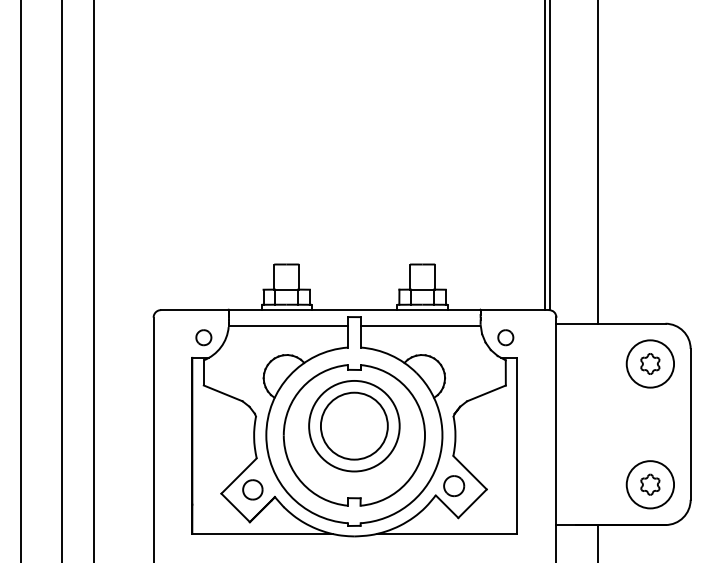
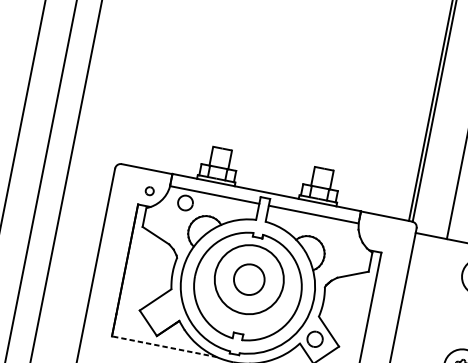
part: (203, 337) -> (149, 190), size x0.7
part: (505, 337) -> (375, 235), removed
circle: (353, 425) -> (248, 279), size x0.6
part: (252, 489) -> (185, 202), moved
line: (262, 533) -> (164, 346), solid -> dashed

